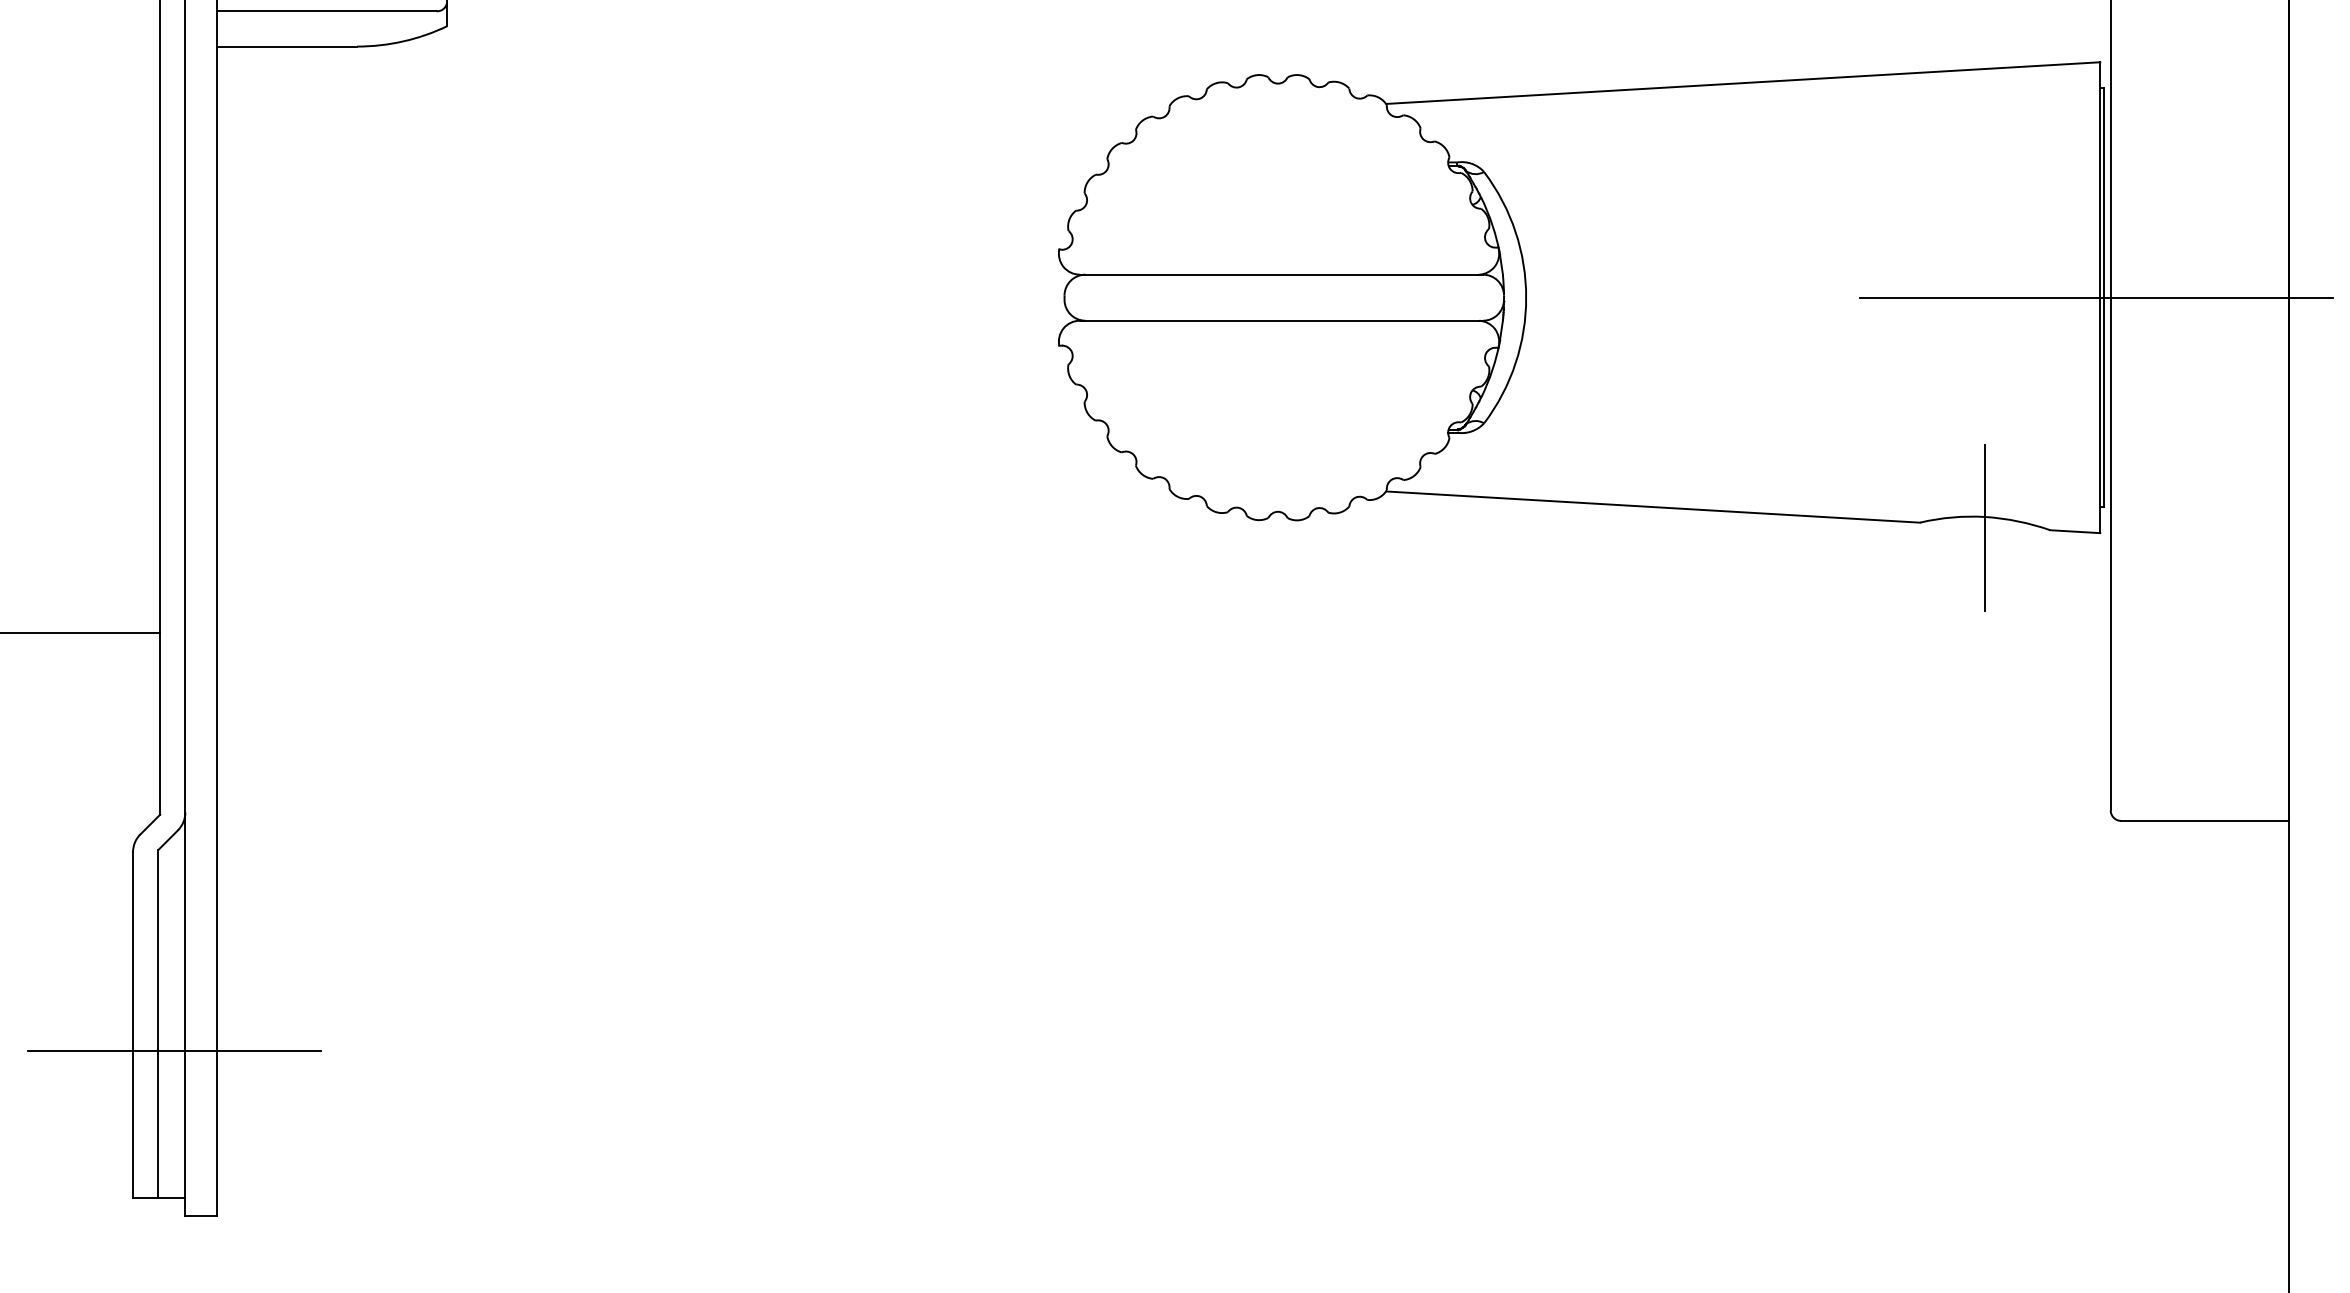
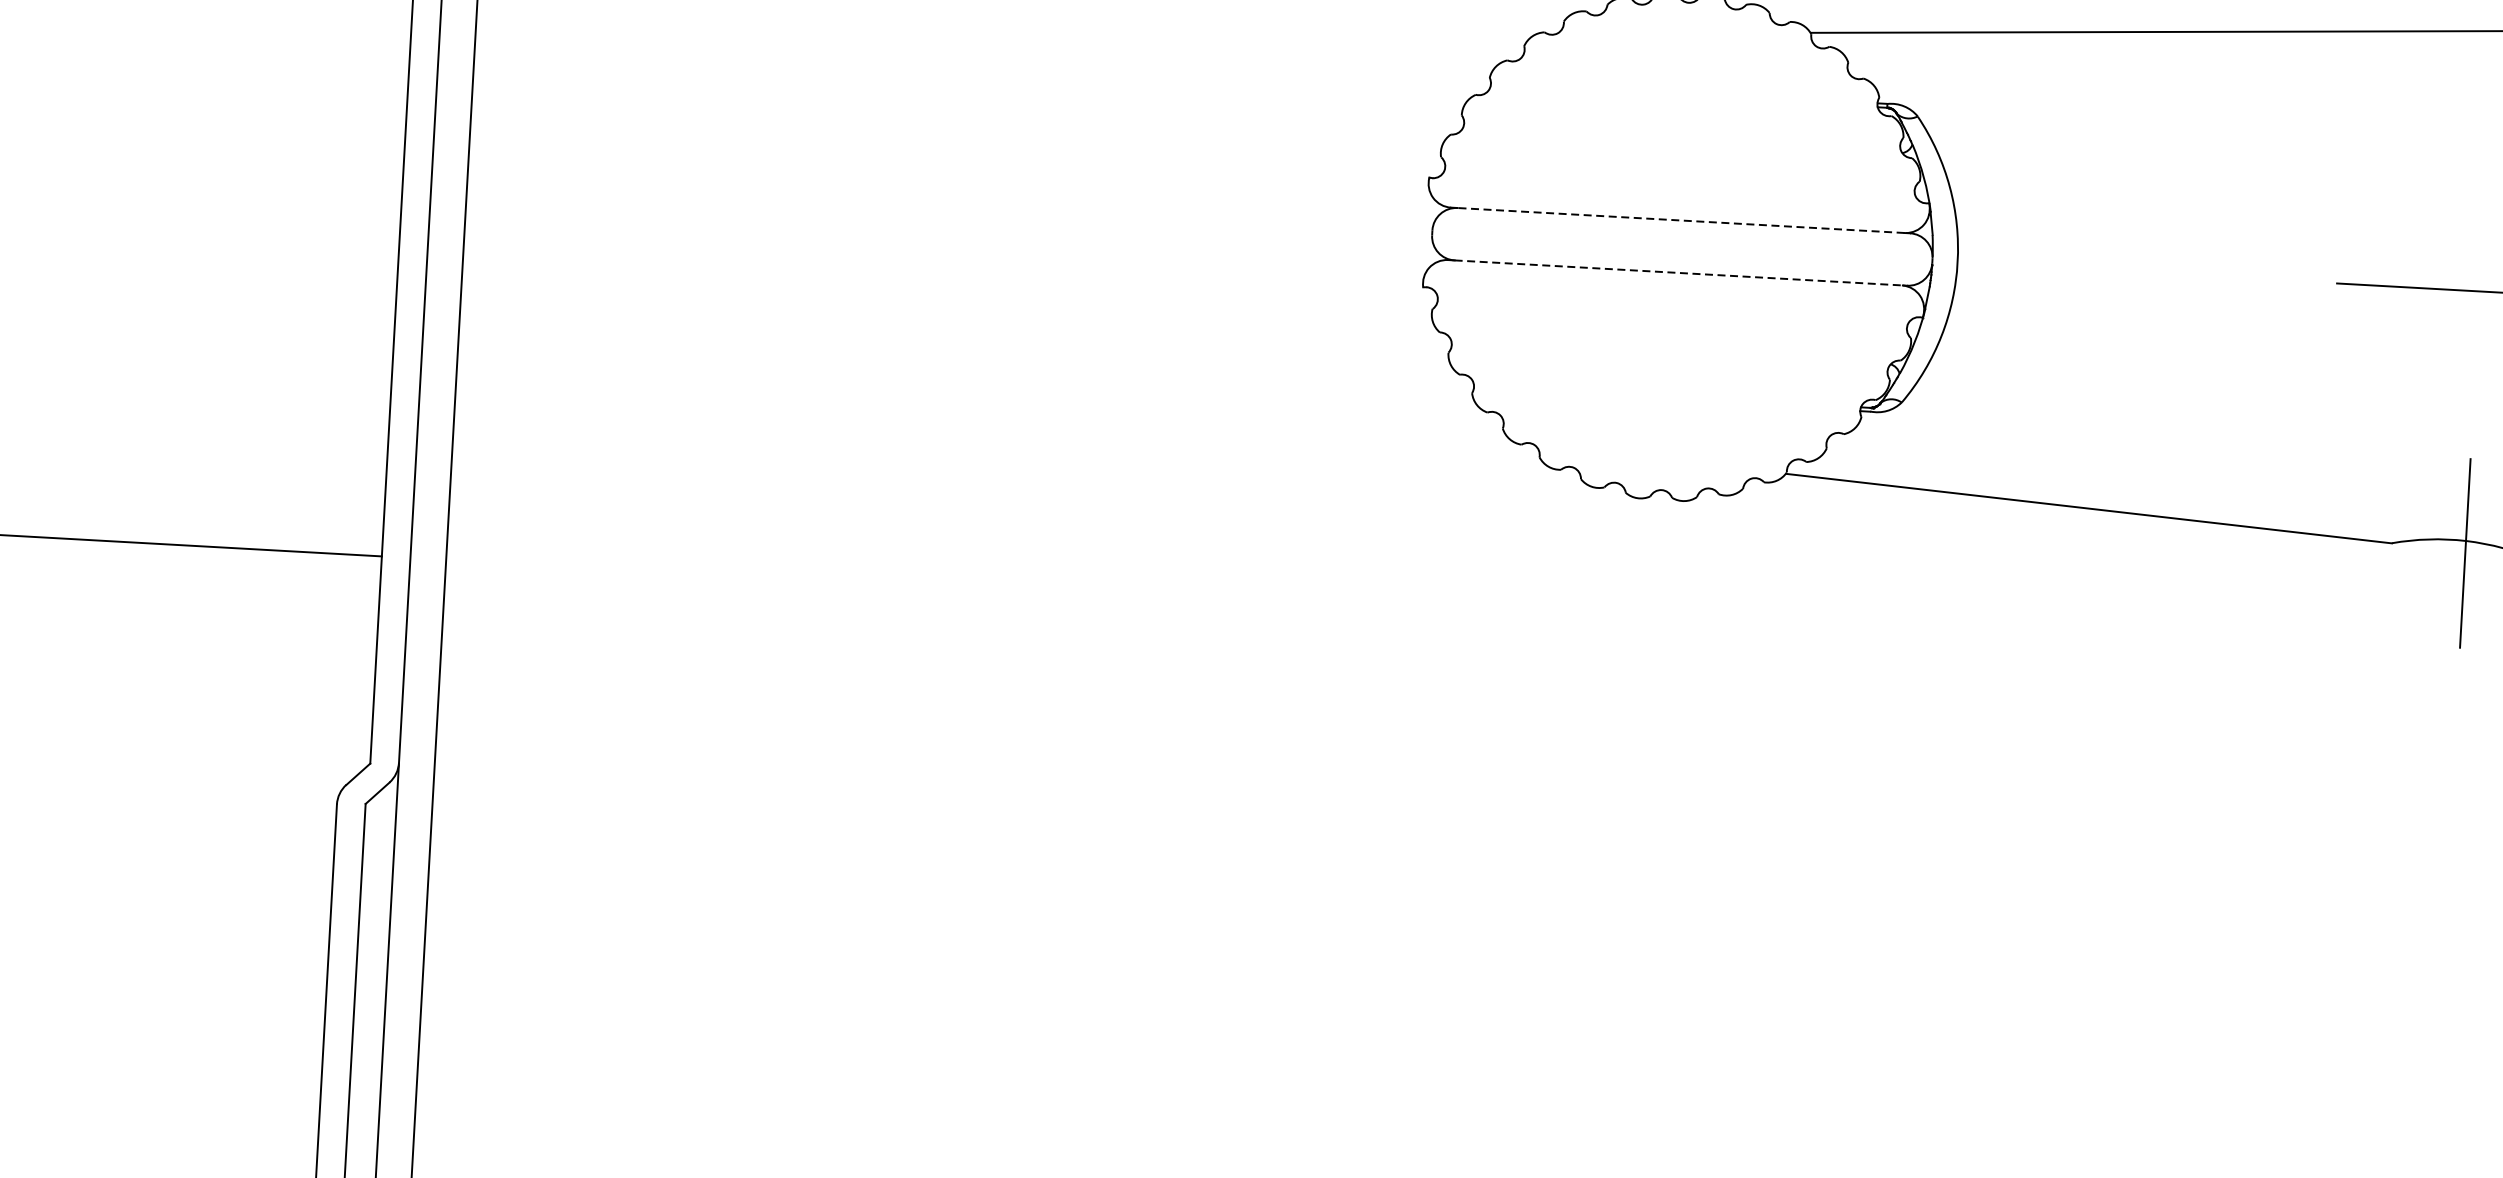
line: (1281, 274) -> (1680, 220), solid -> dashed
line: (1282, 320) -> (1678, 272), solid -> dashed
line: (174, 1051) -> (371, 1034), removed

